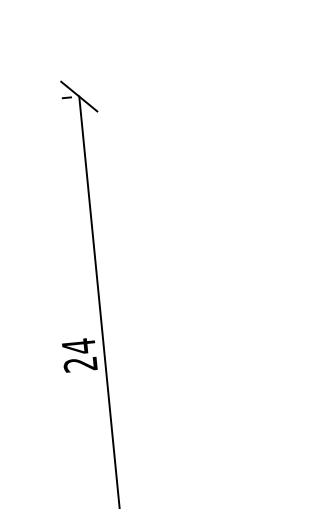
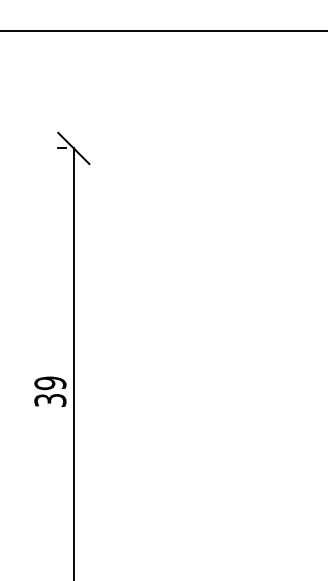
text: (79, 355) -> (50, 391), 24 -> 39

